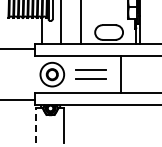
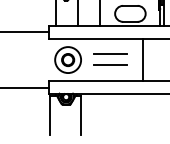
line: (36, 124) -> (50, 114), dashed -> solid

